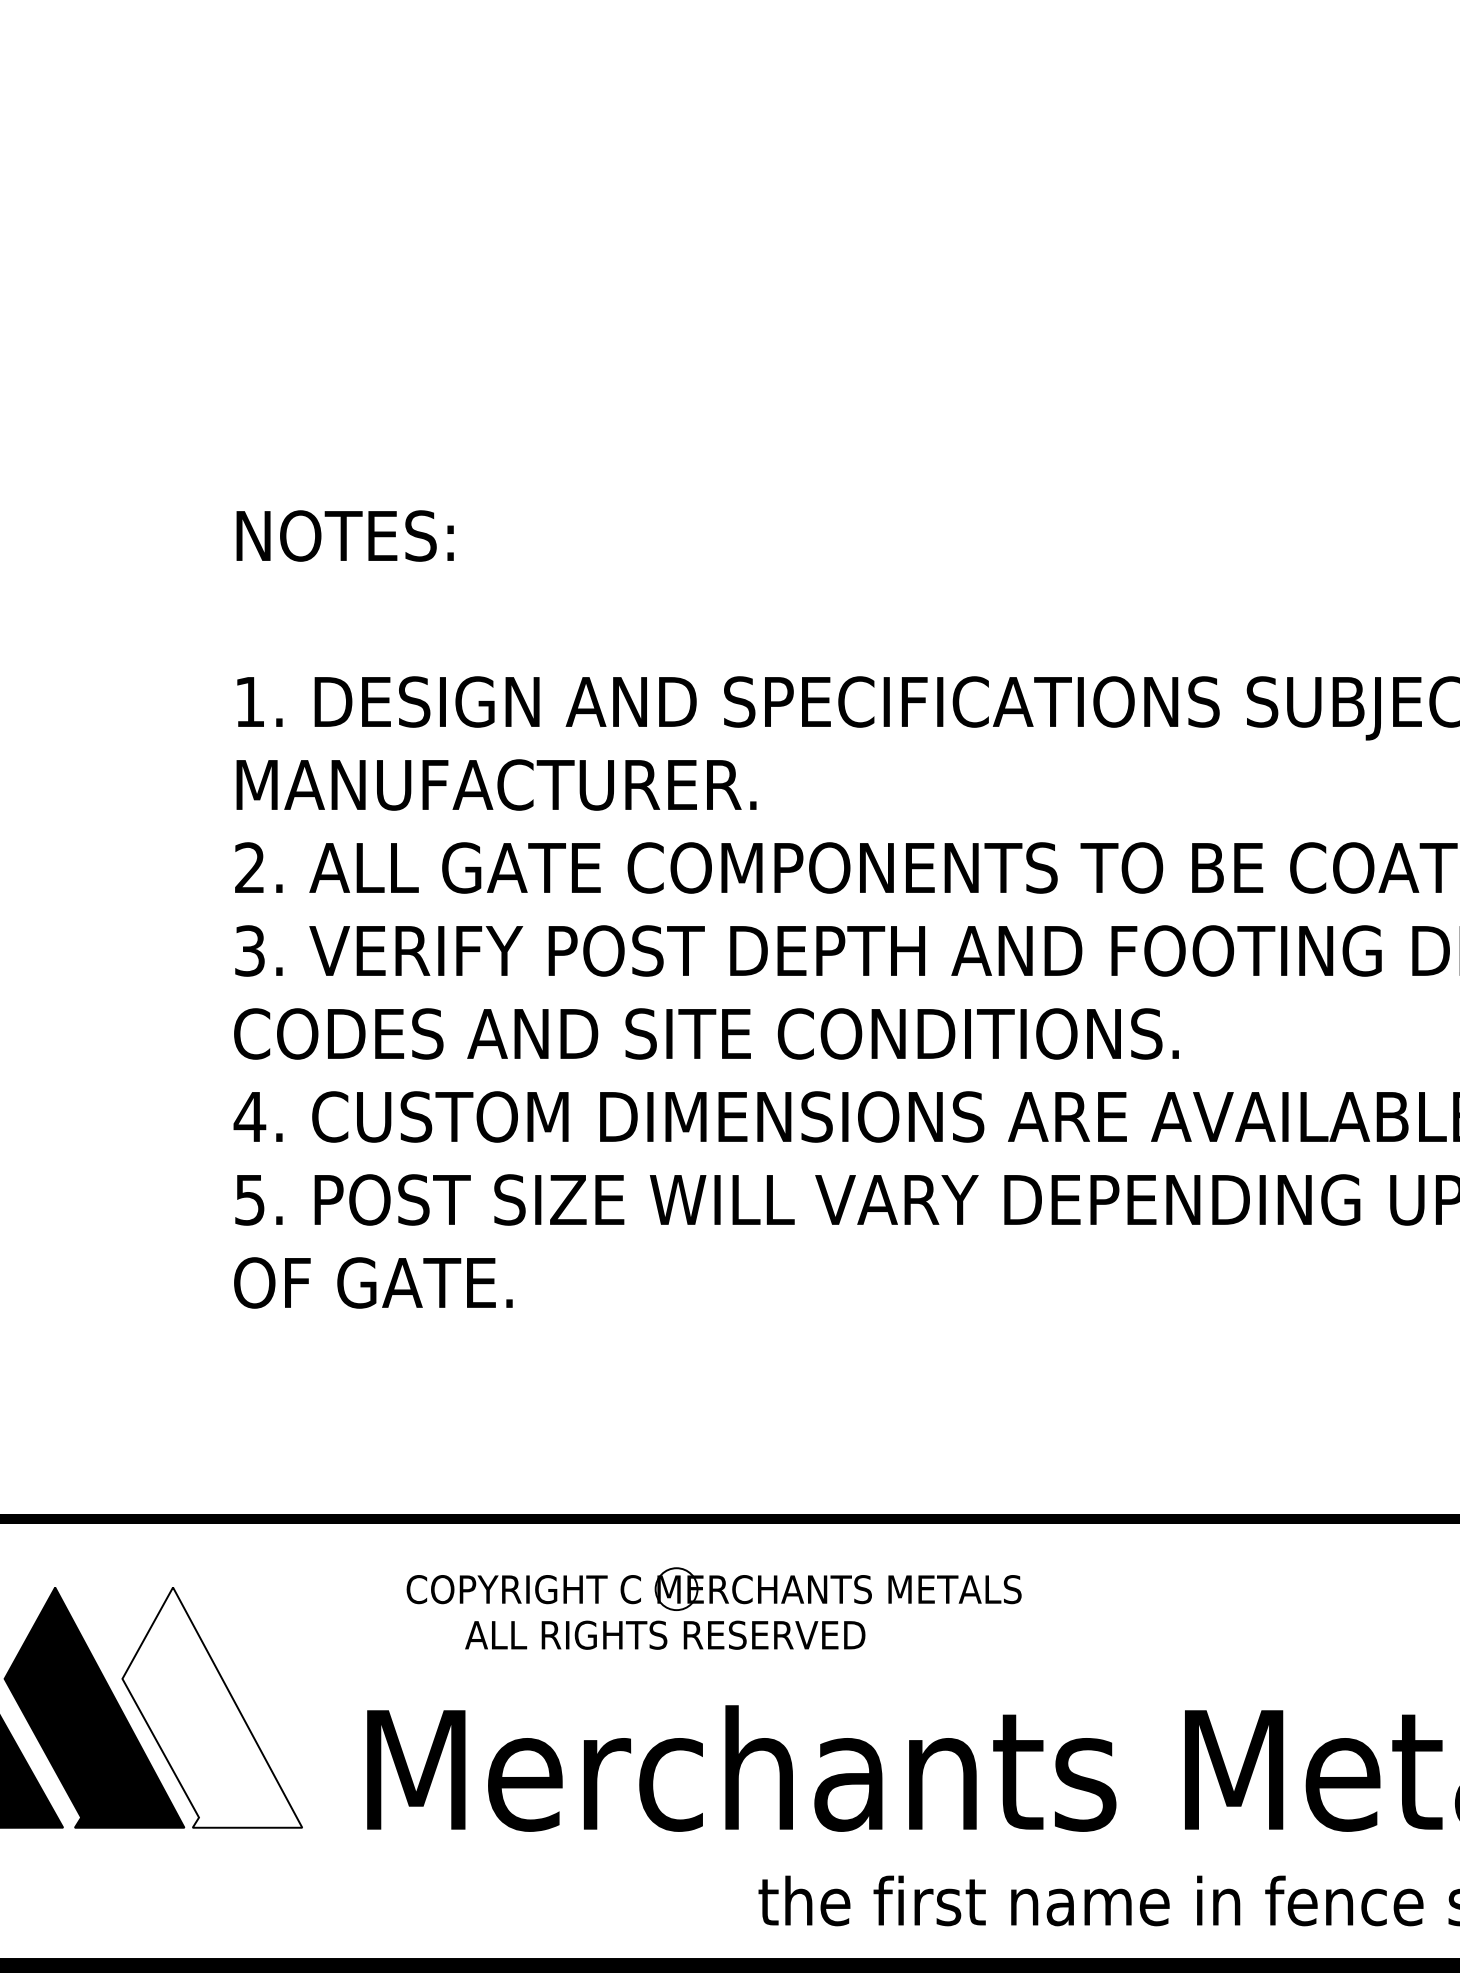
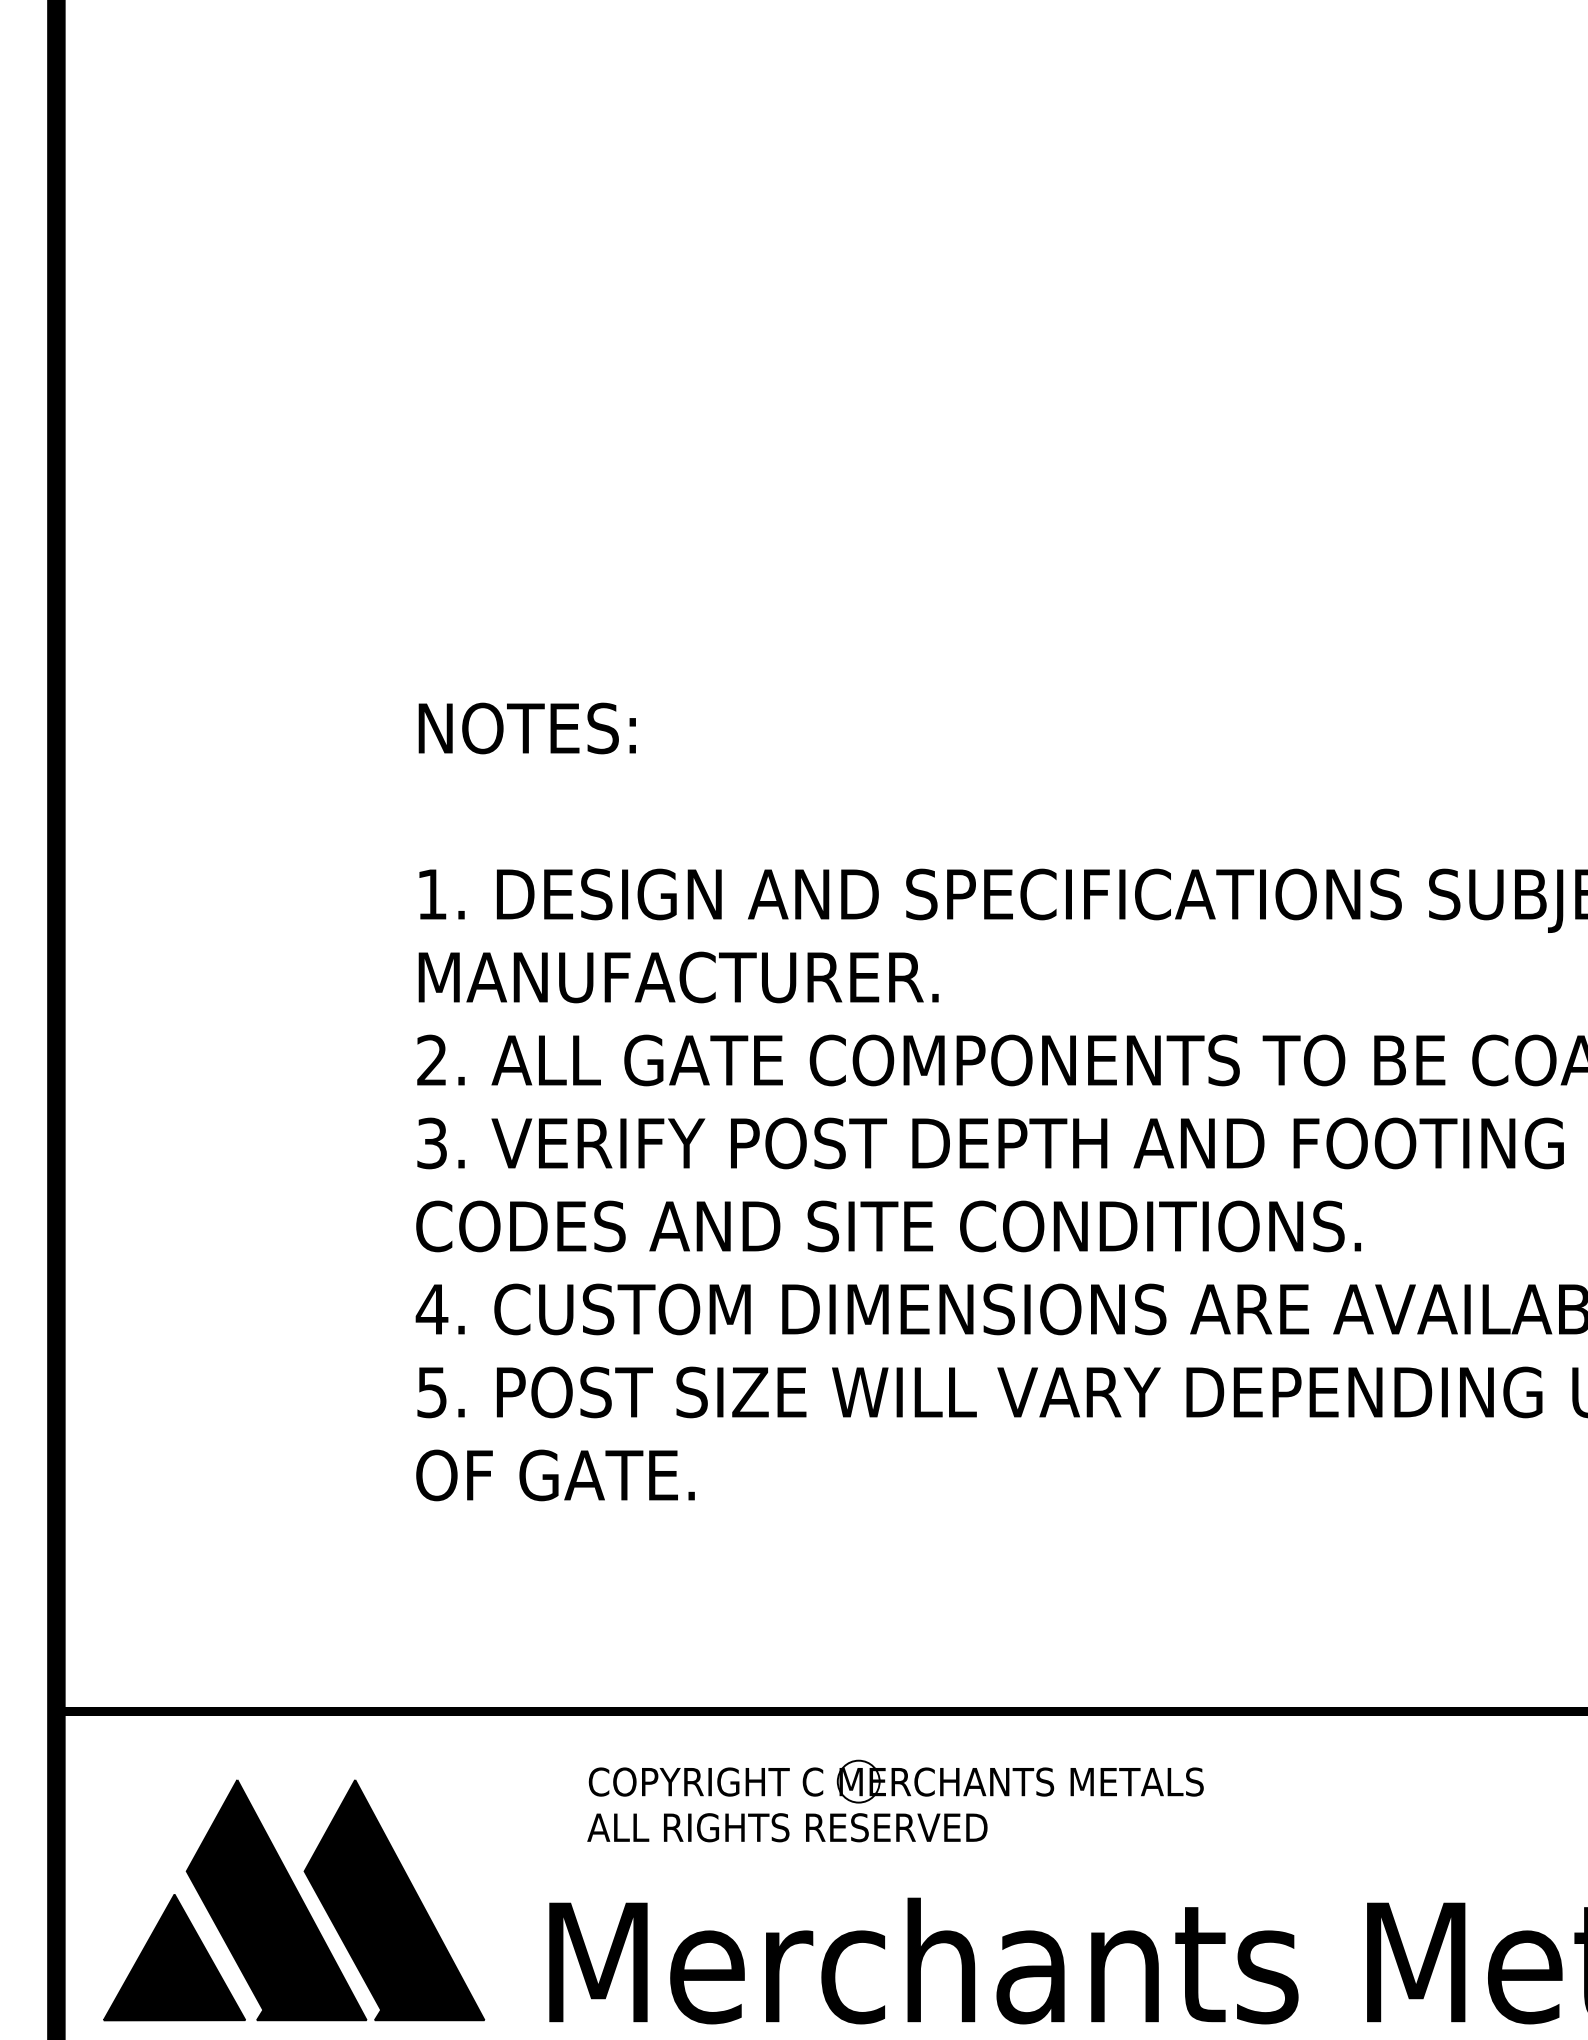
text: (665, 1635) -> (787, 1827), moved
fill: (212, 1707) -> (394, 1899), added

